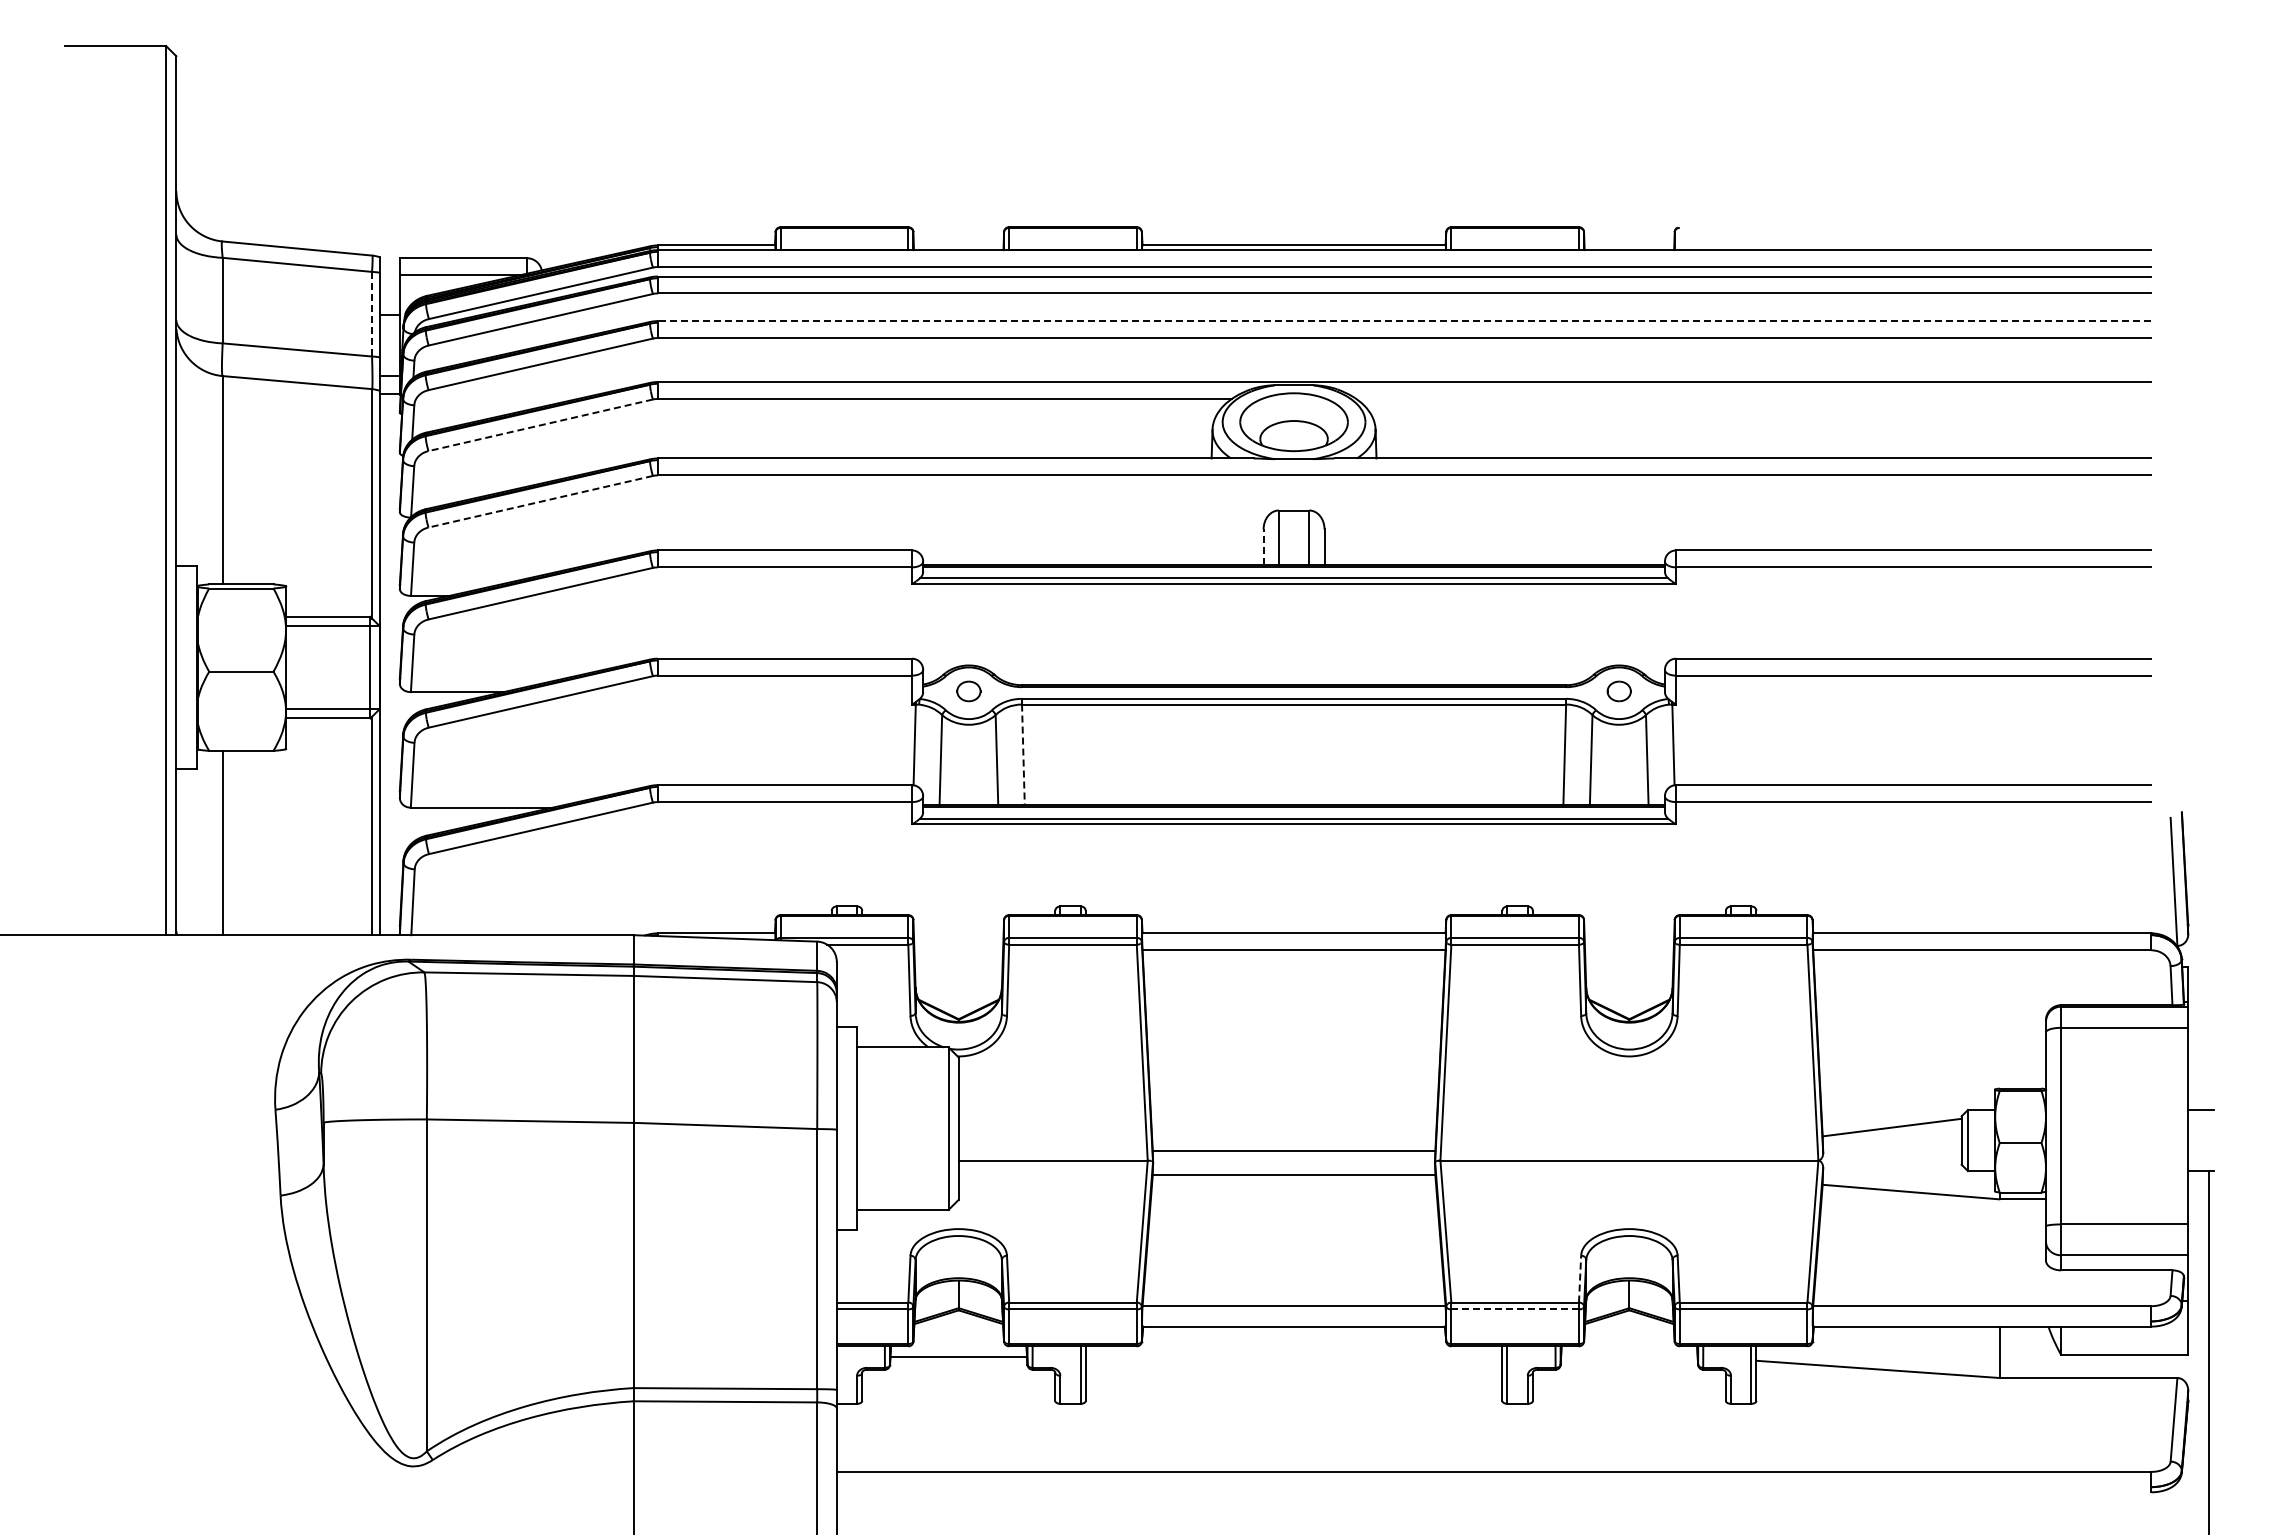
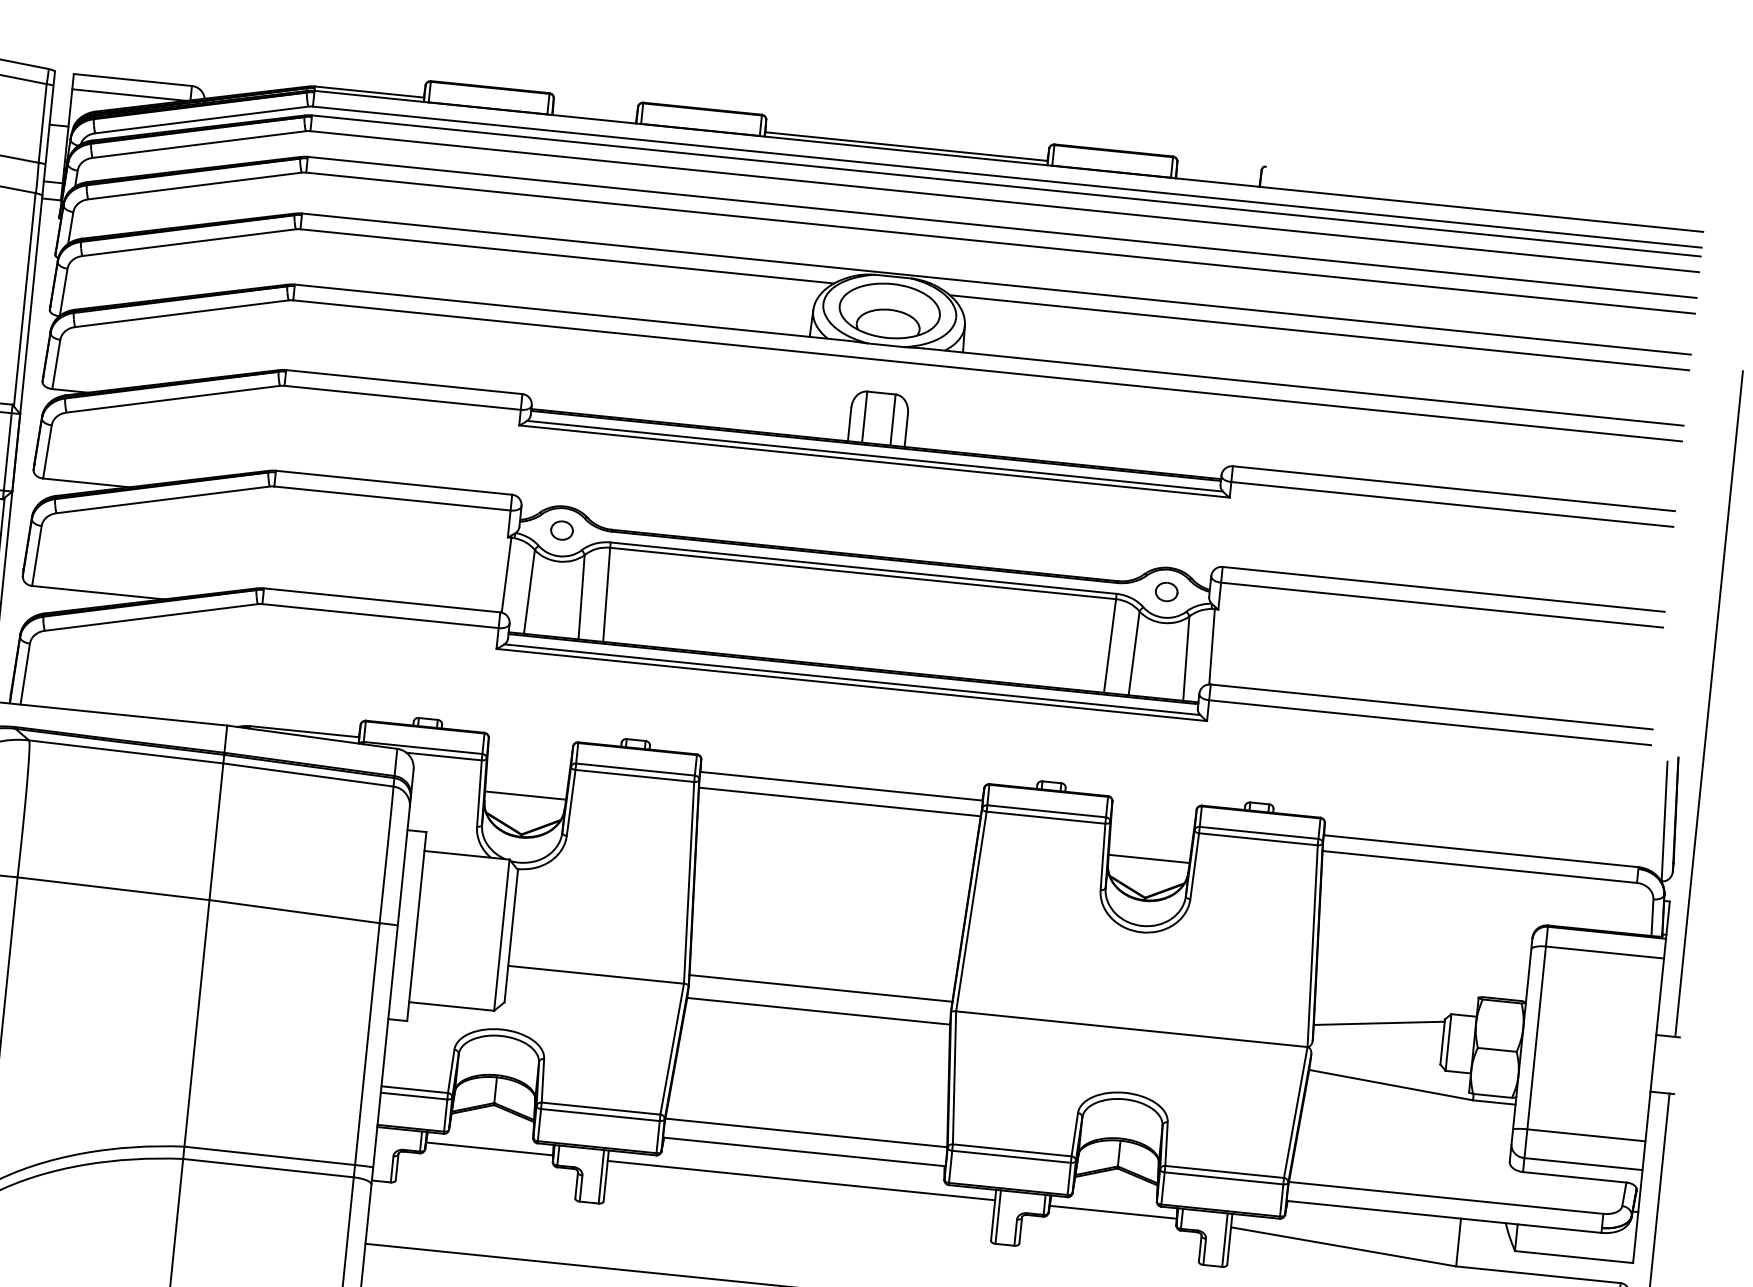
line: (372, 314) -> (43, 123), dashed -> solid
line: (1404, 321) -> (1001, 227), dashed -> solid
line: (1753, 398) -> (1319, 332), added
line: (540, 425) -> (188, 242), dashed -> solid
line: (540, 501) -> (181, 313), dashed -> solid
line: (1263, 547) -> (849, 424), dashed -> solid
line: (2208, 752) -> (1708, 704), added
line: (1023, 755) -> (606, 595), dashed -> solid
line: (958, 977) -> (525, 795), added
line: (1628, 977) -> (1148, 858), added
line: (1580, 1278) -> (1075, 1134), dashed -> solid
line: (1515, 1309) -> (1011, 1156), dashed -> solid
line: (1293, 1357) -> (800, 1180), added
line: (1629, 1357) -> (1113, 1212), added

